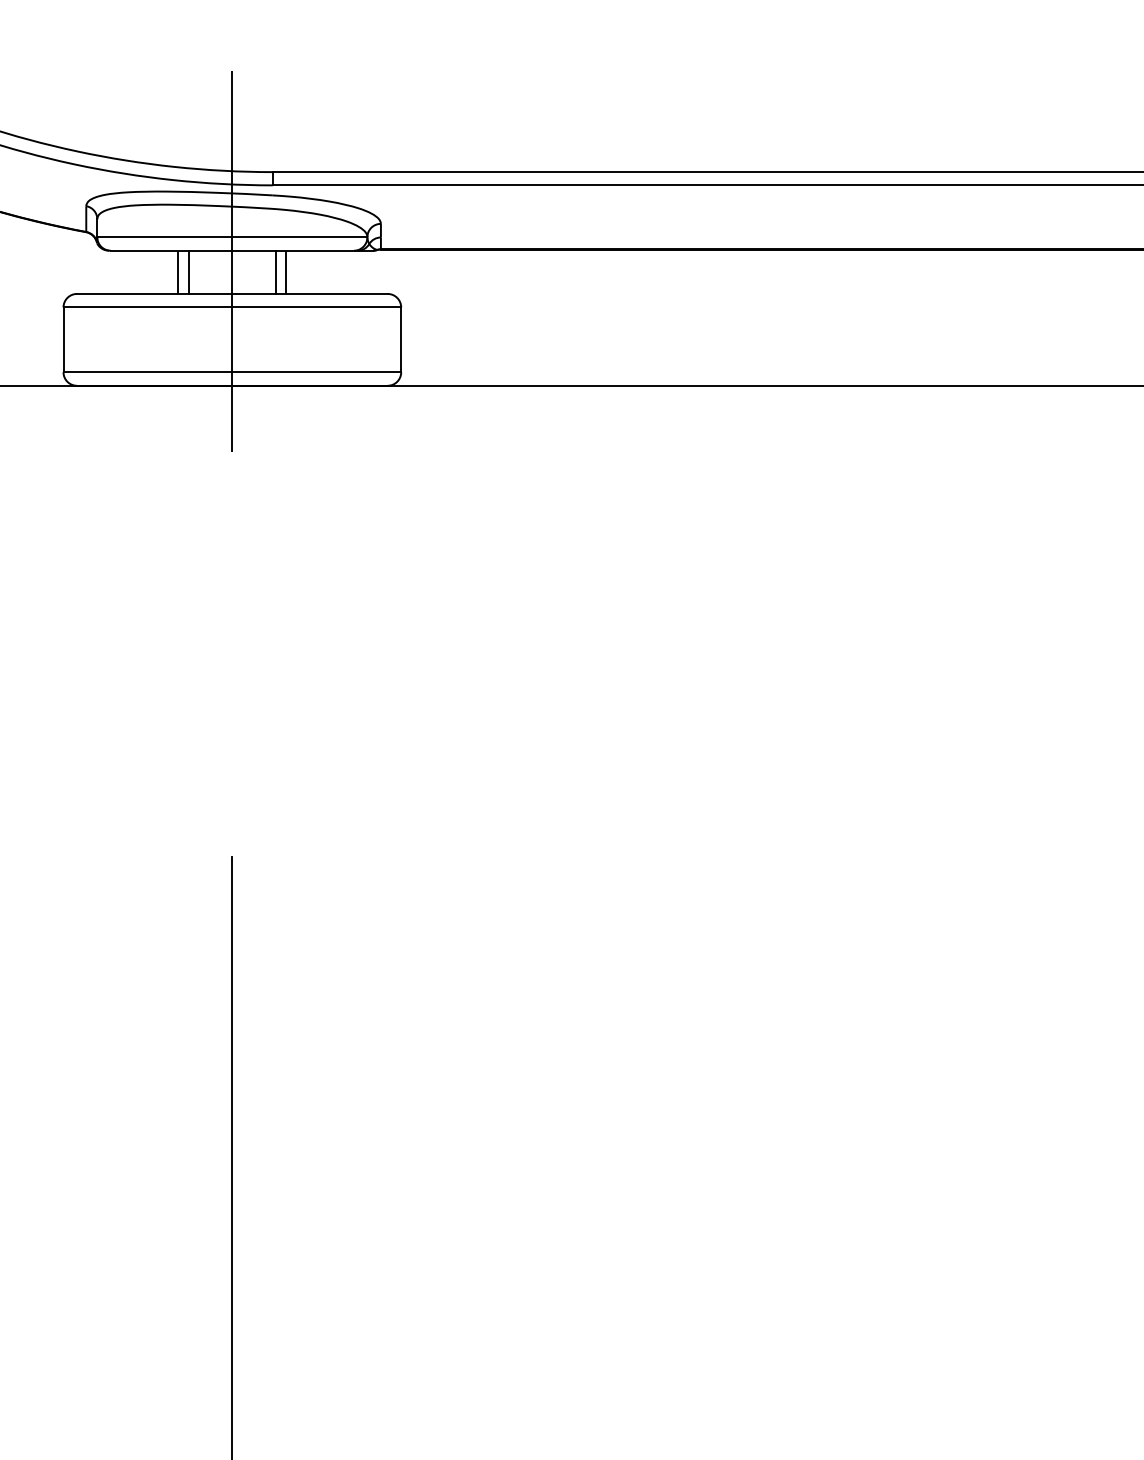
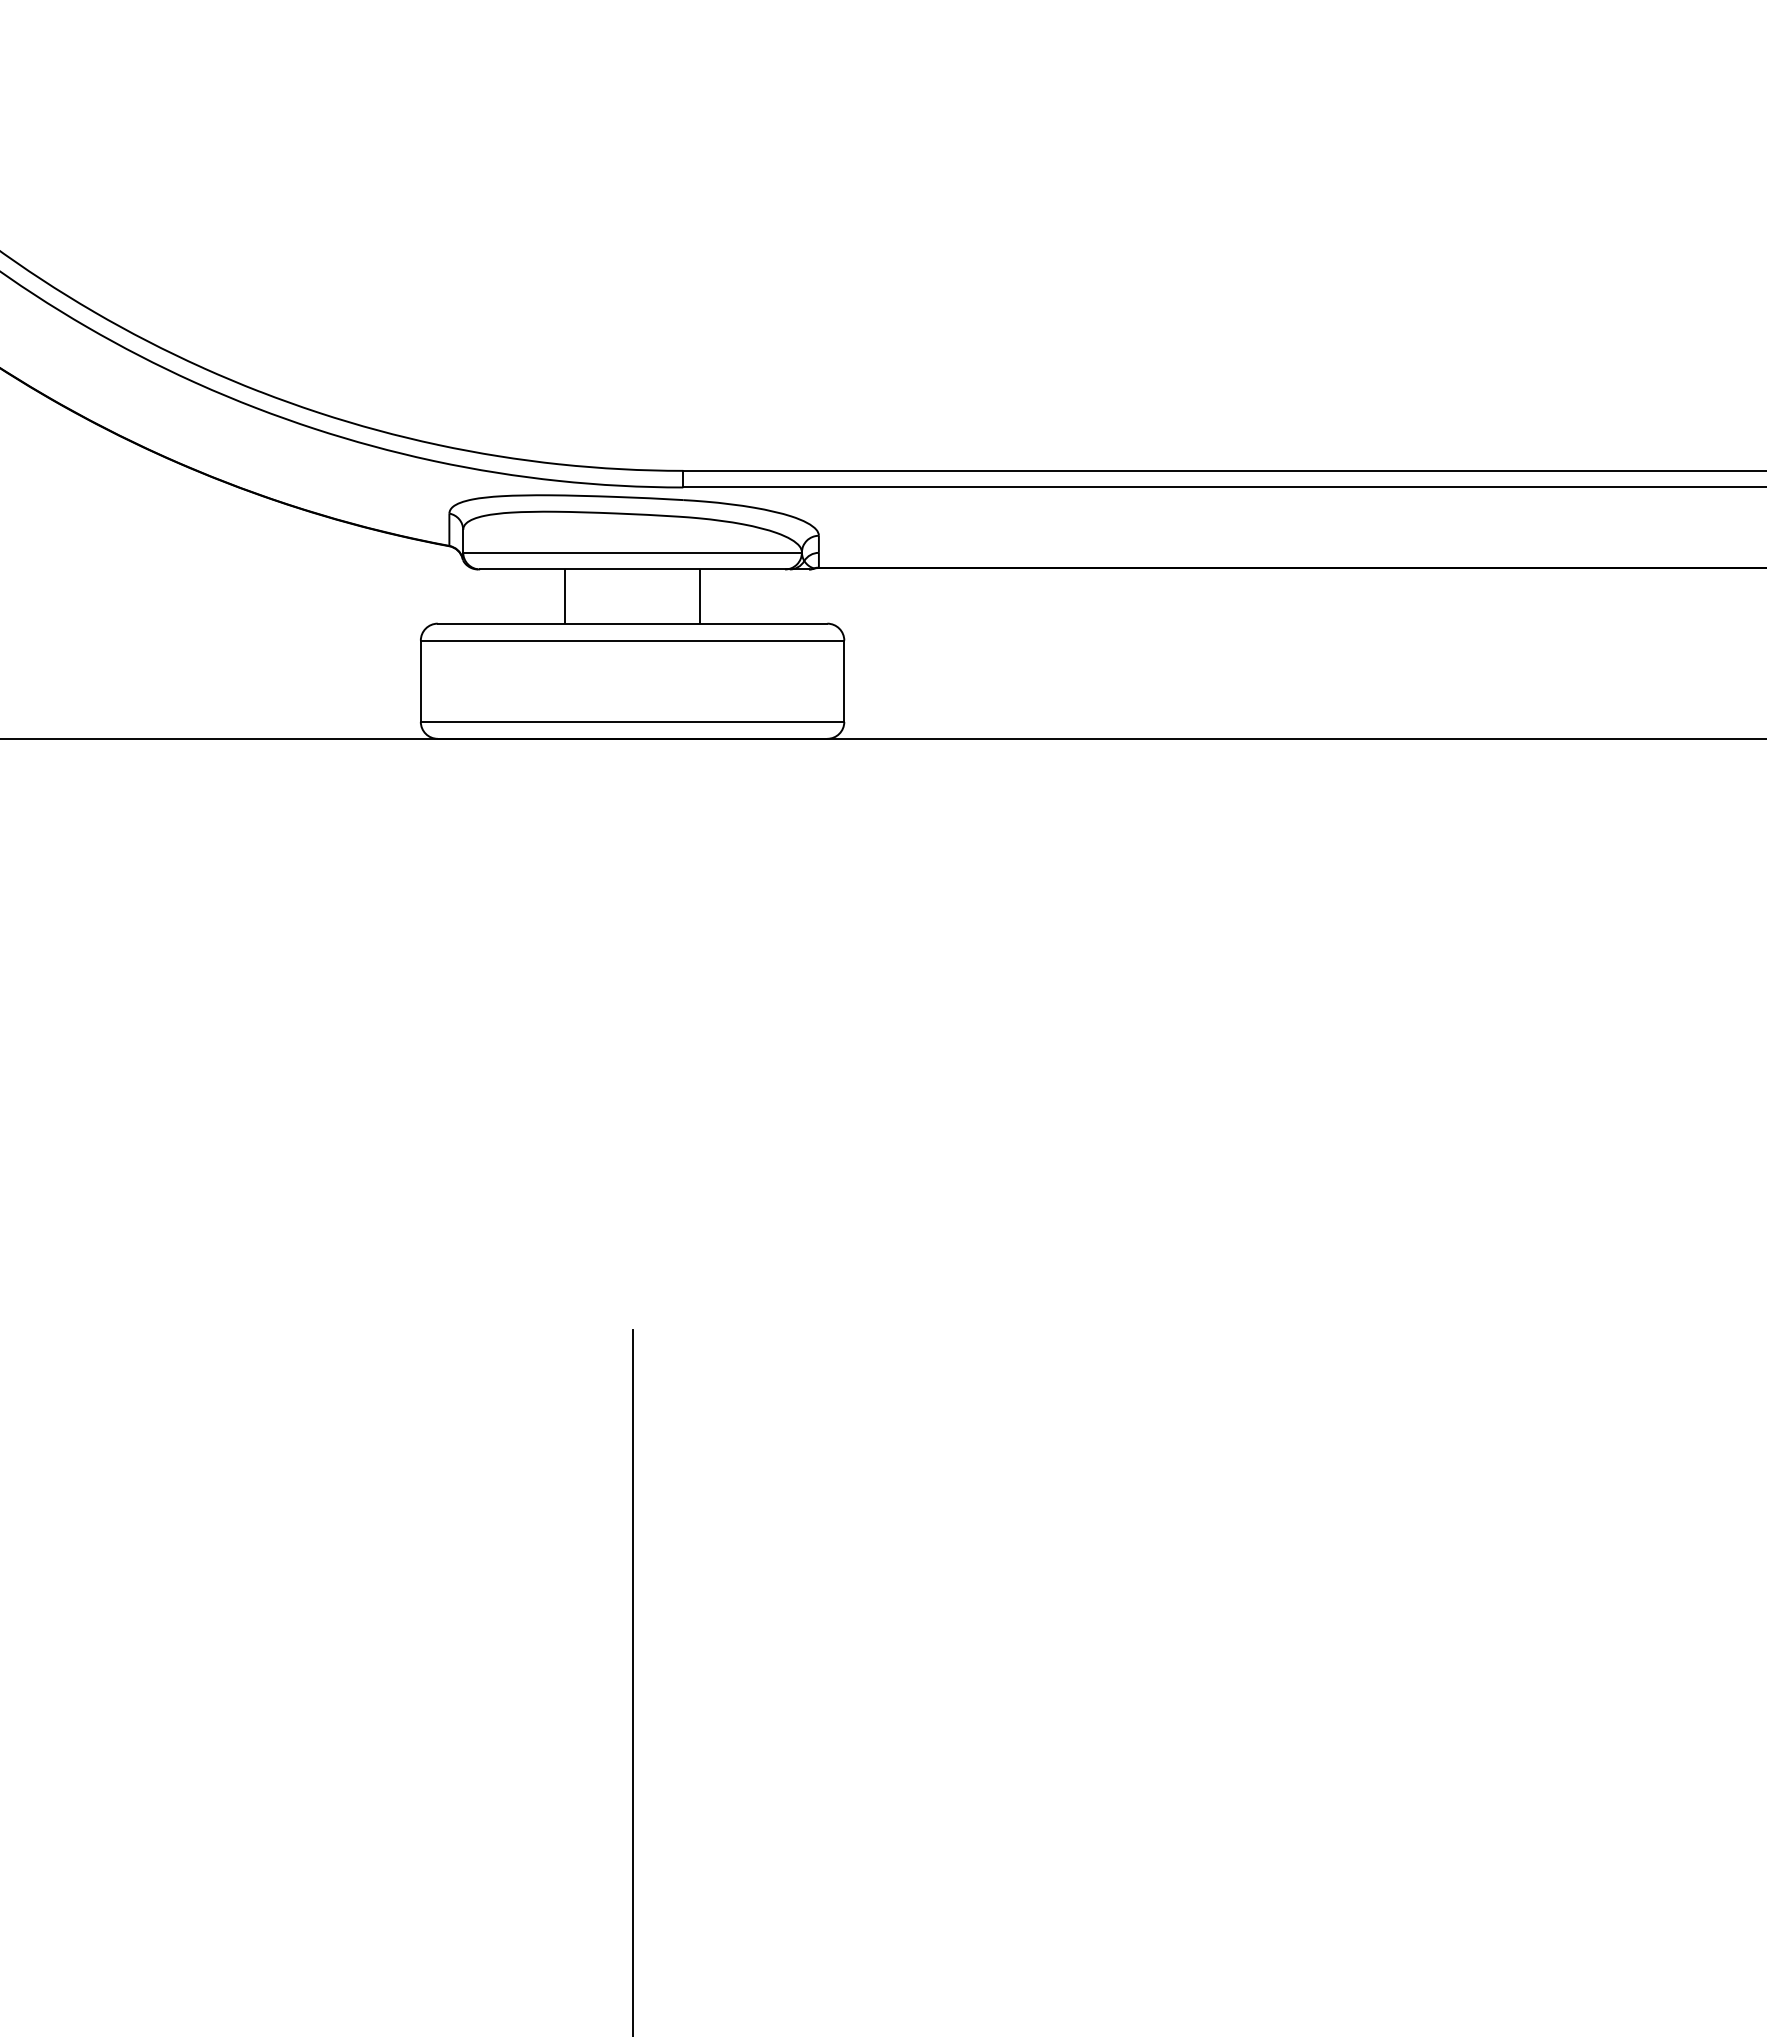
line: (232, 261) -> (632, 582), removed
line: (189, 272) -> (578, 596), removed
line: (275, 272) -> (686, 596), removed

